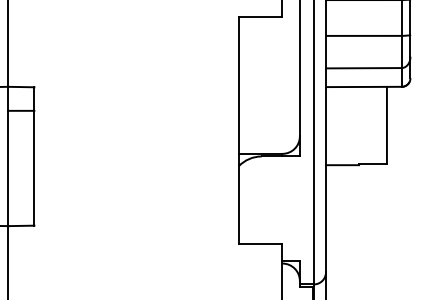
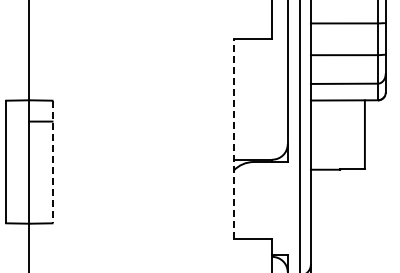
line: (238, 129) -> (233, 138), solid -> dashed
line: (34, 157) -> (52, 162), solid -> dashed

